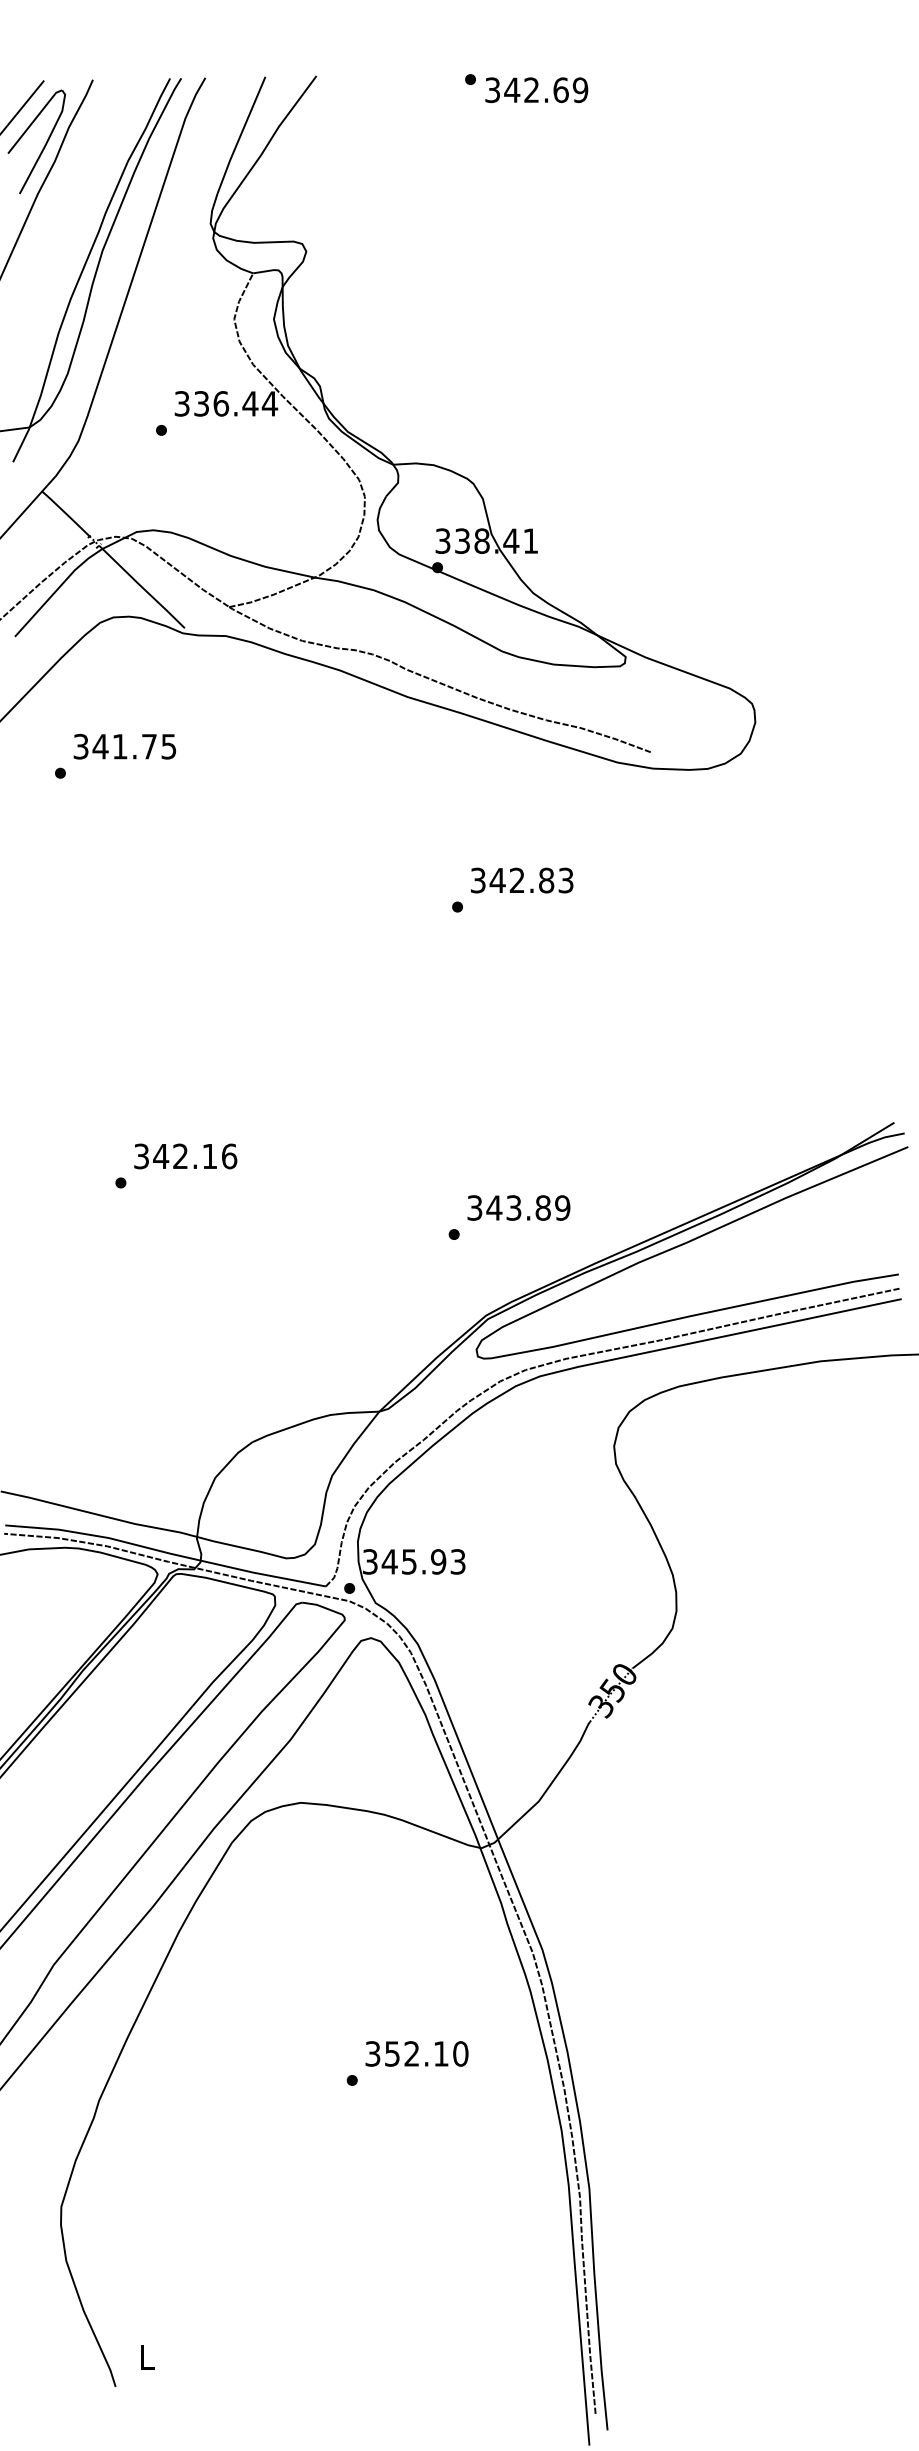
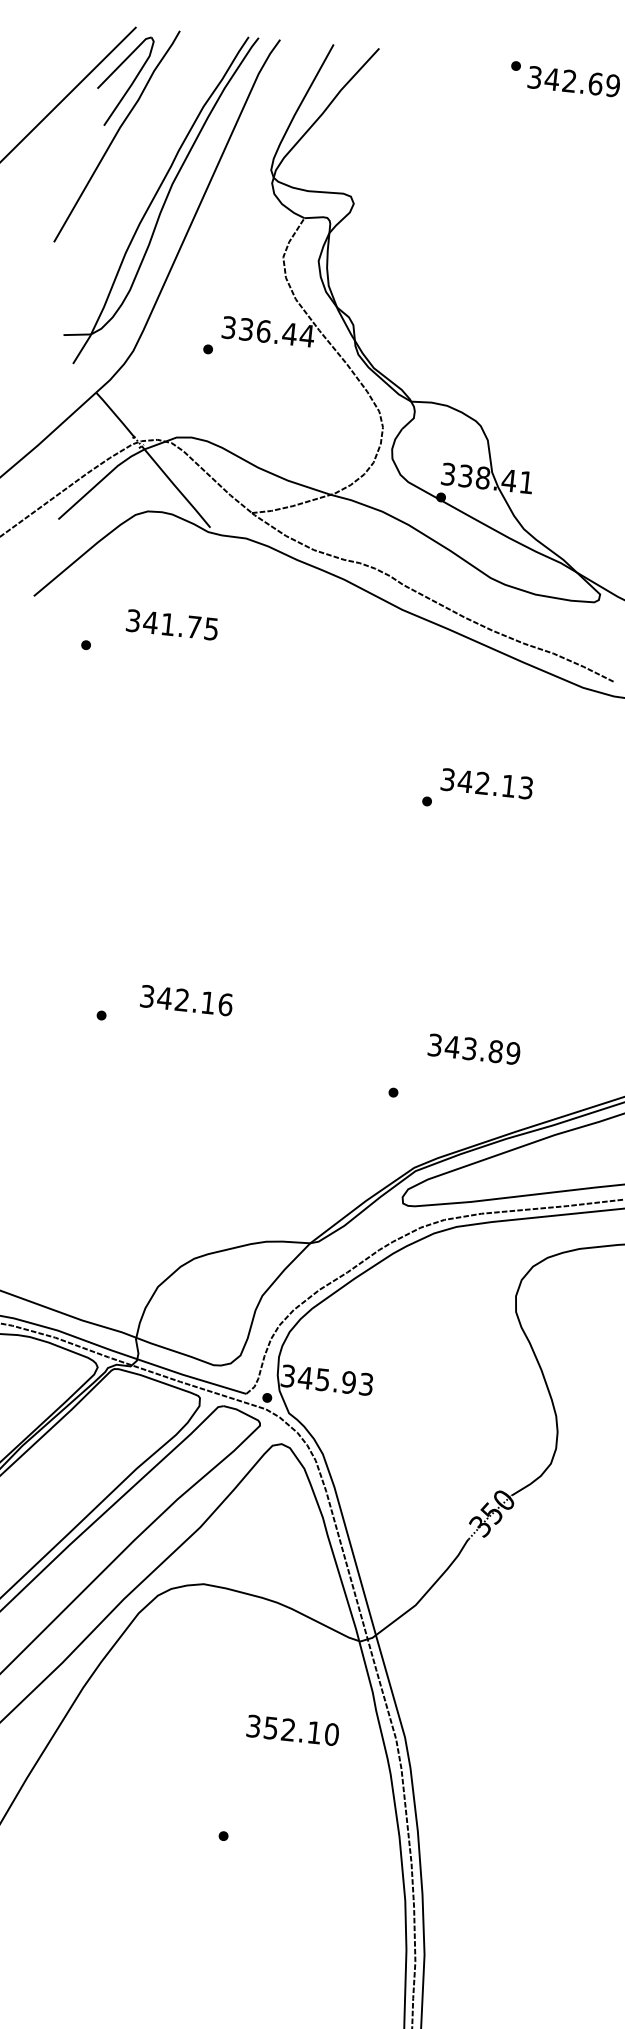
text: (124, 746) -> (172, 624), moved
text: (546, 880) -> (508, 786), 342.83 -> 342.13
text: (185, 1156) -> (186, 1000), moved
text: (518, 1207) -> (473, 1048), moved
text: (416, 2053) -> (292, 1730), moved

